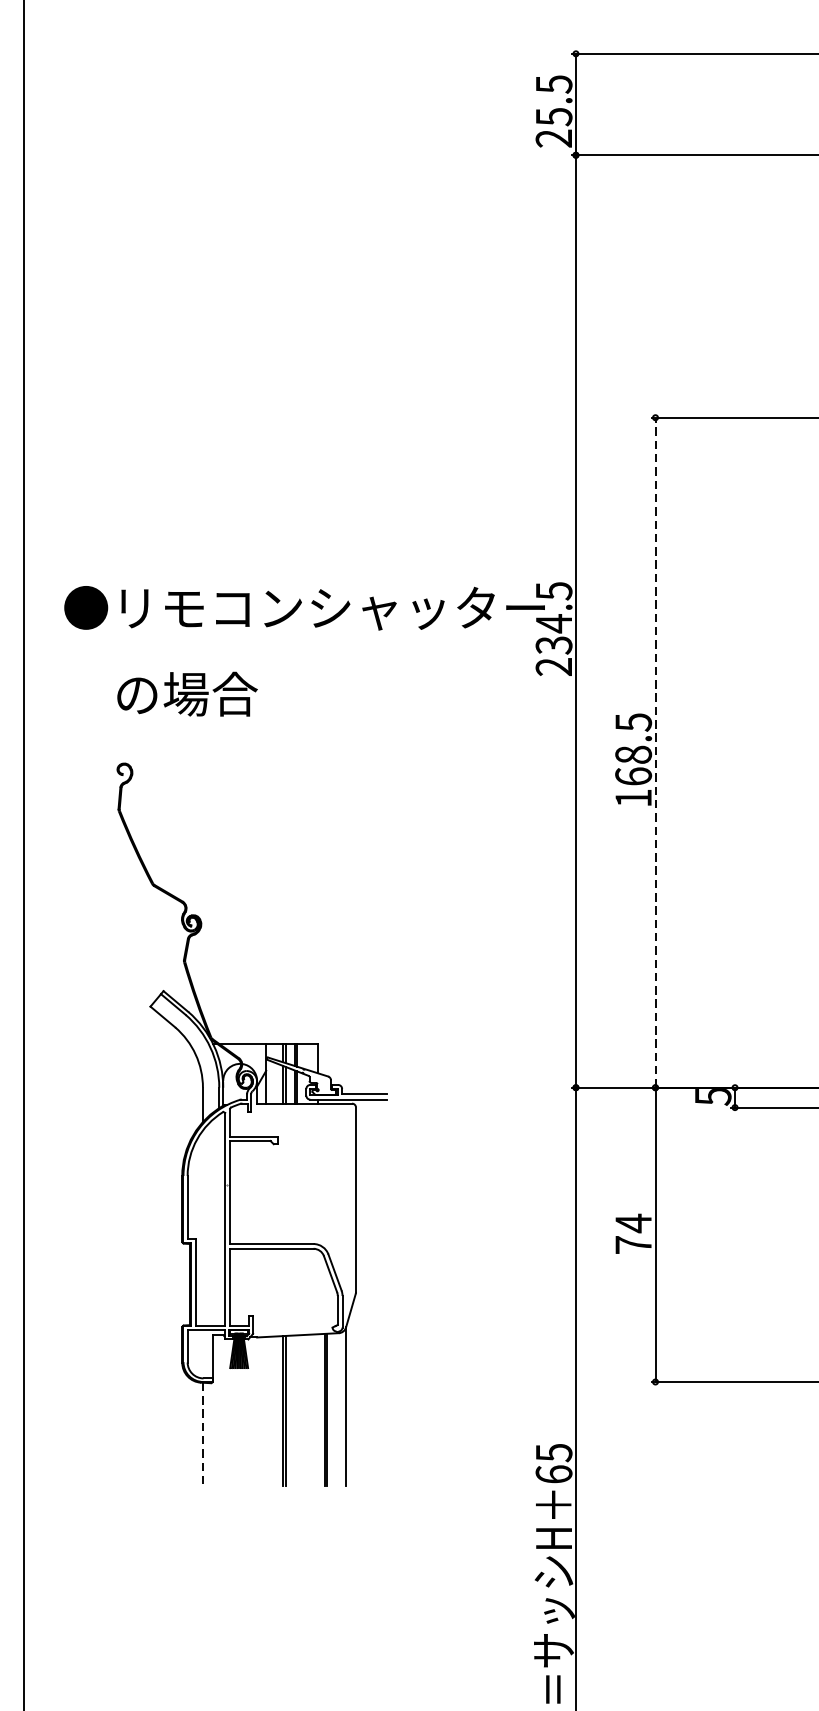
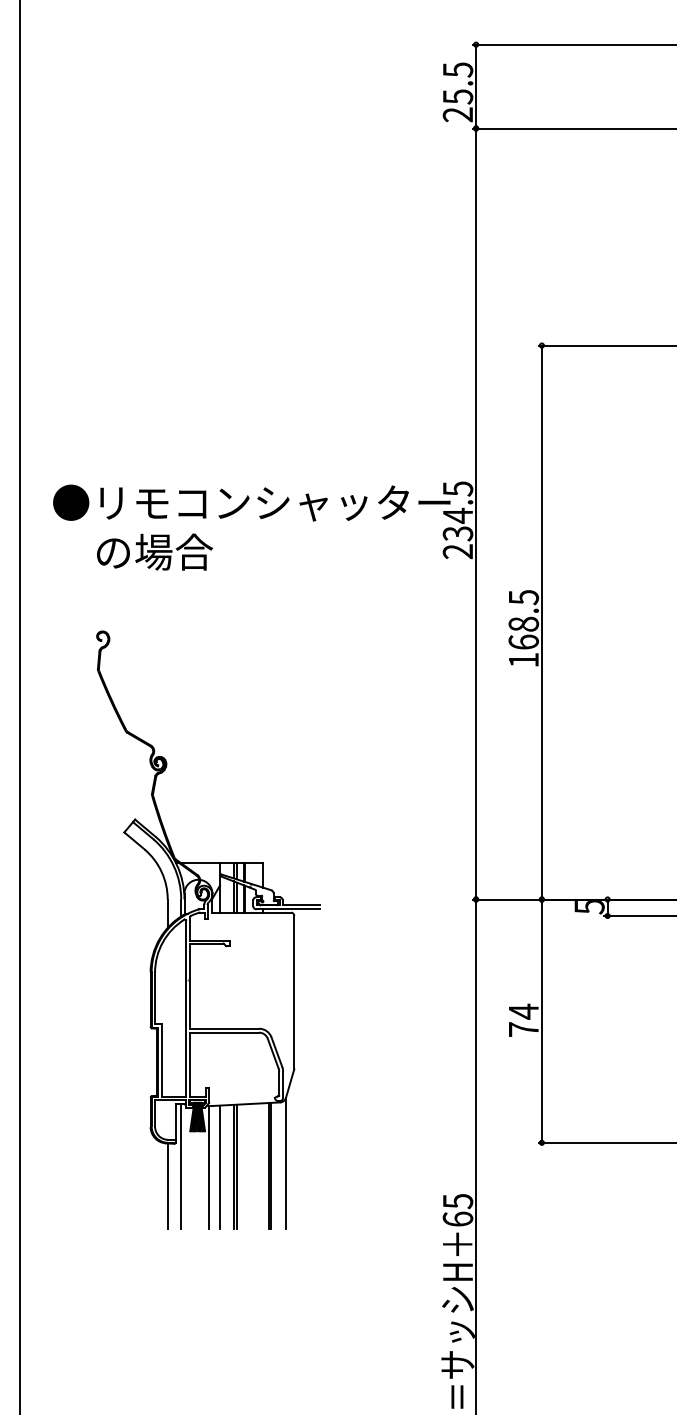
text: (188, 693) -> (155, 551), moved
line: (655, 752) -> (541, 622), dashed -> solid
line: (219, 1410) -> (181, 1166), added
line: (266, 1410) -> (220, 1166), added
line: (252, 1411) -> (208, 1167), added
line: (202, 1434) -> (167, 1186), dashed -> solid

